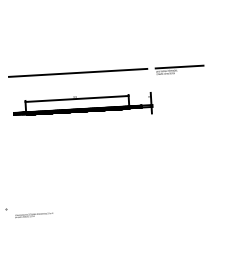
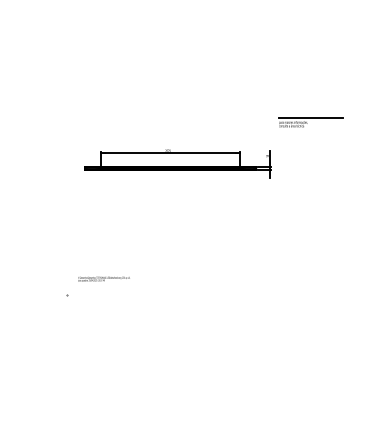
line: (77, 73) -> (173, 118), removed
text: (33, 214) -> (103, 278), moved

